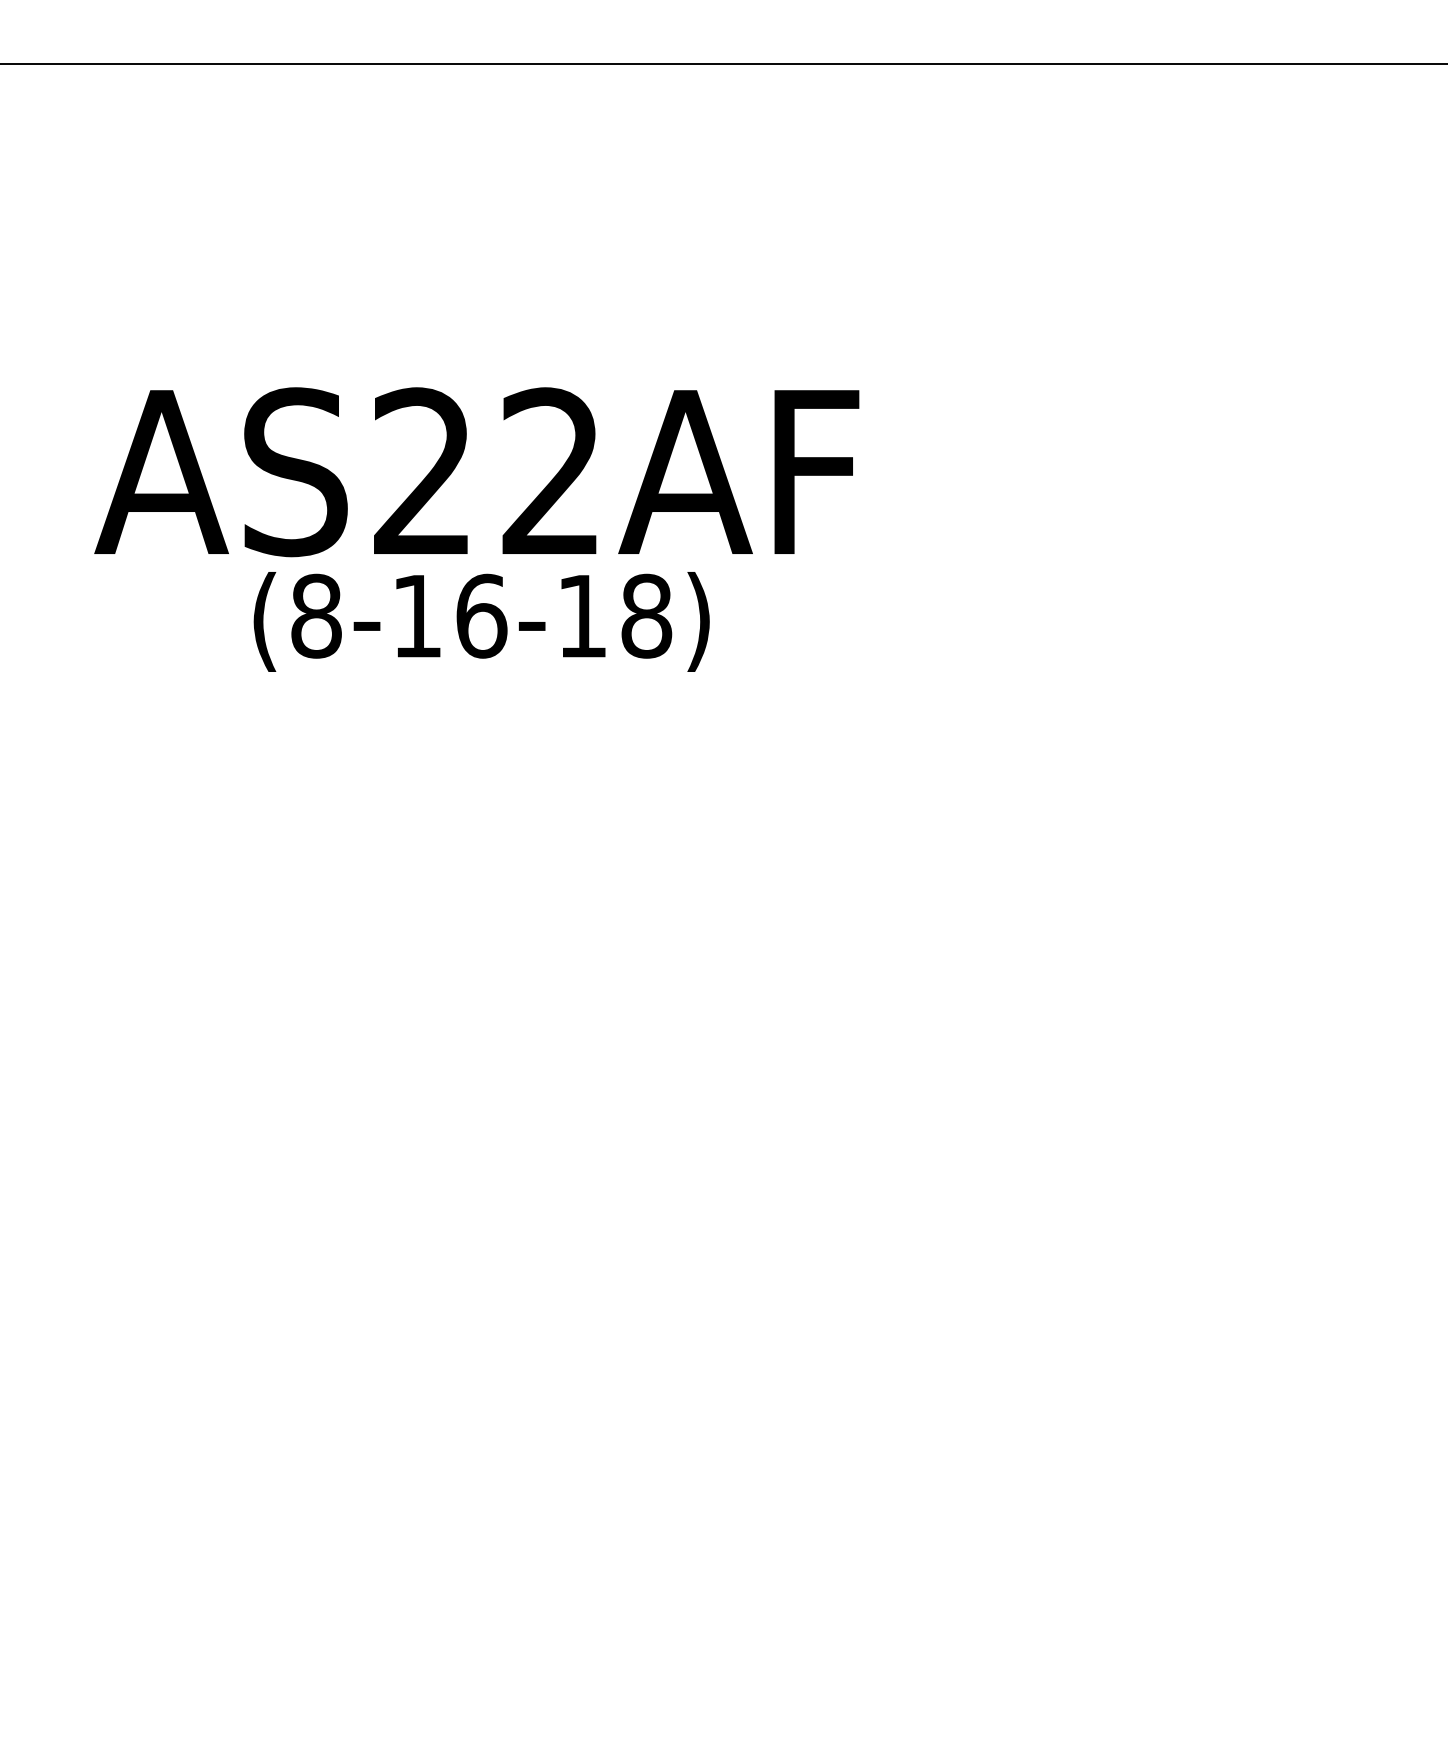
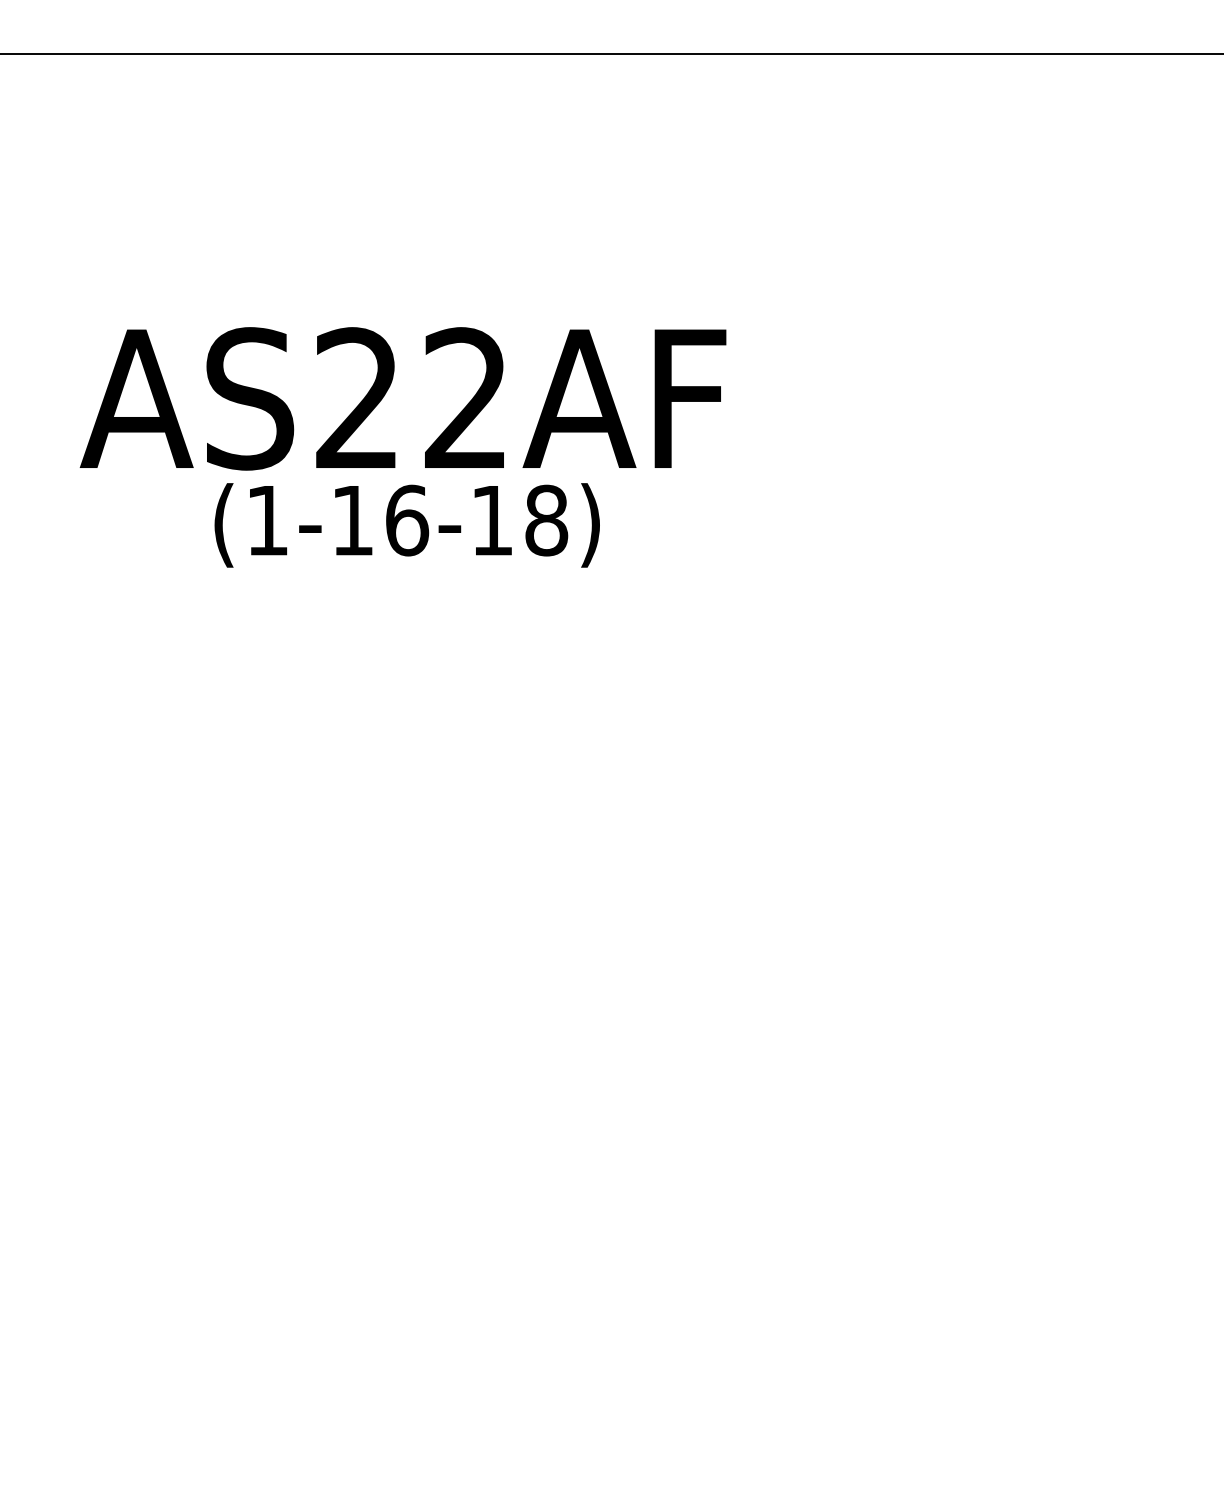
text: (316, 616) -> (267, 520), (8-16-18) -> (1-16-18)

